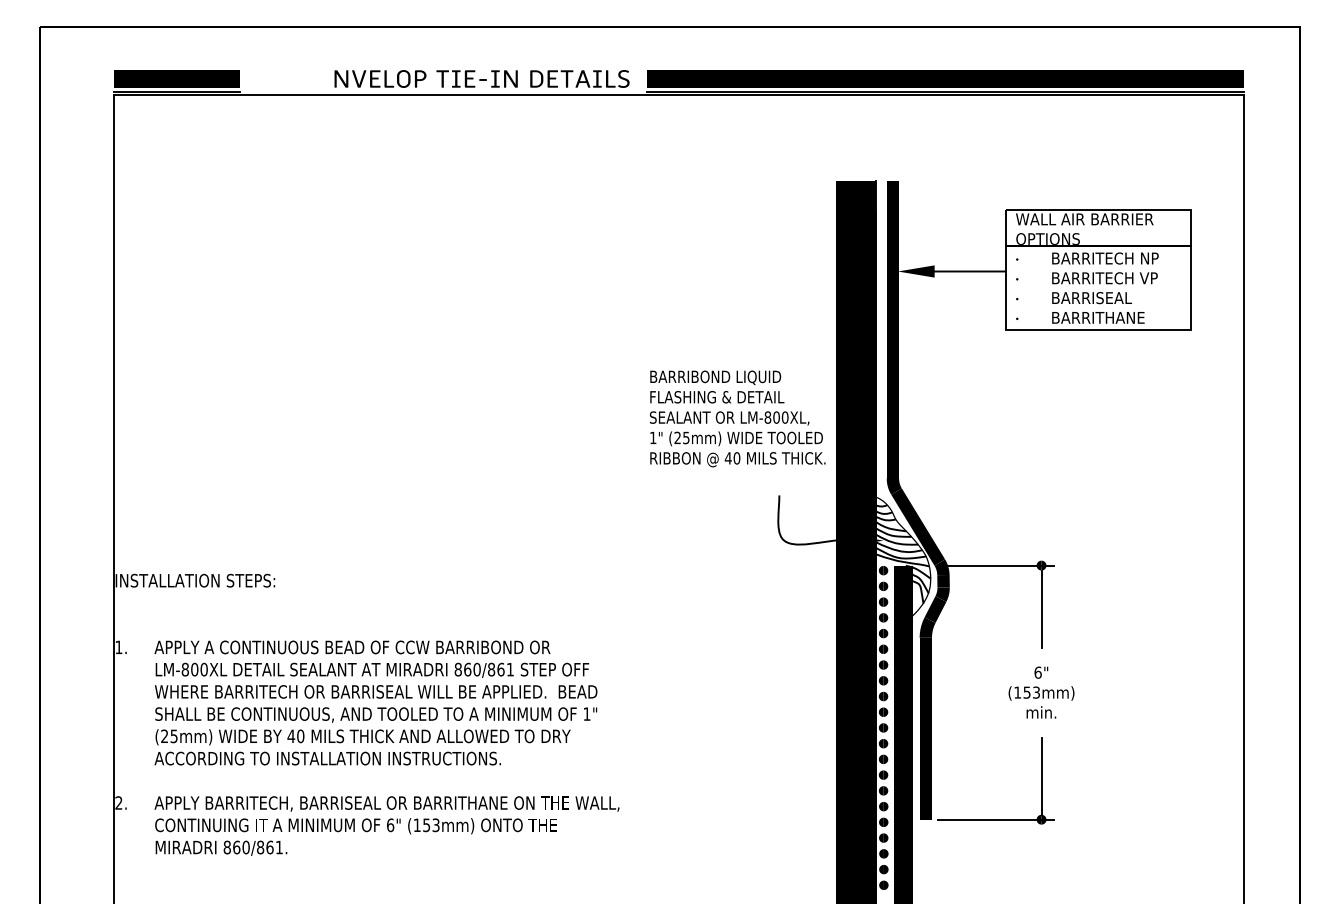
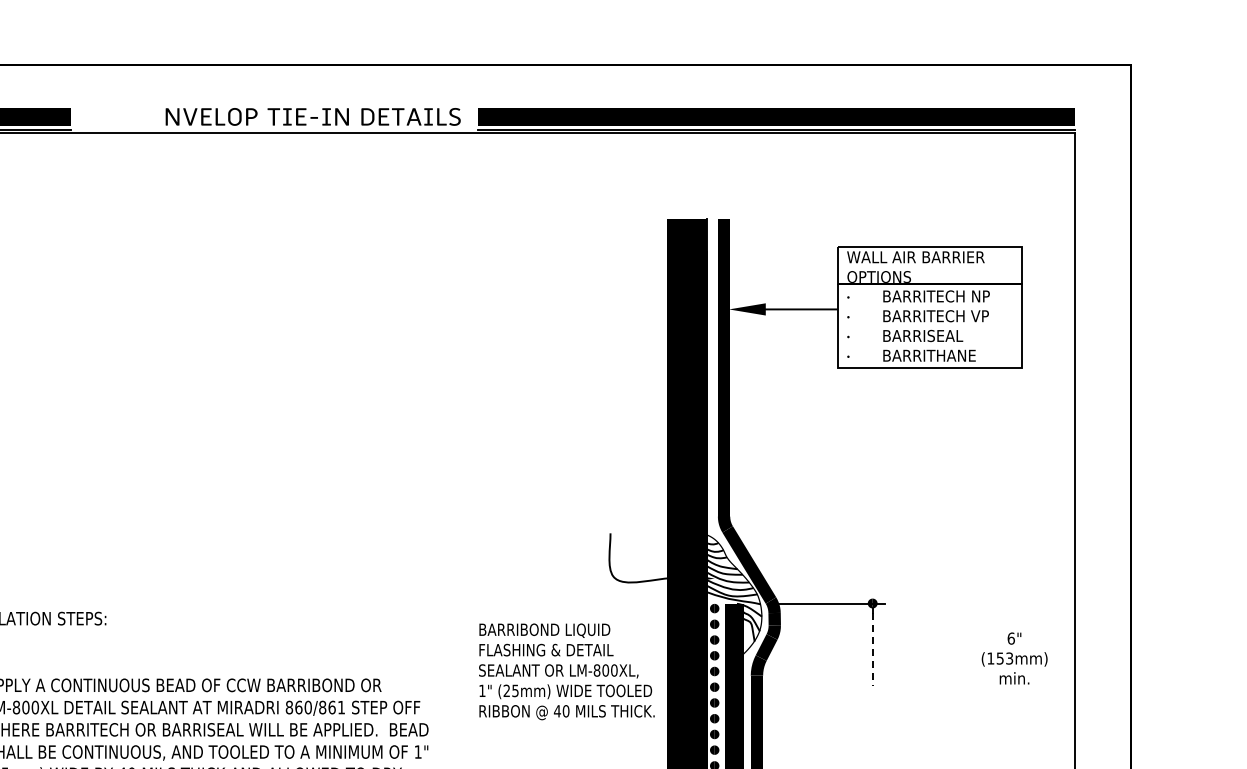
text: (737, 418) -> (566, 671), moved
line: (1041, 612) -> (872, 650), solid -> dashed
text: (1041, 692) -> (1014, 658), moved

